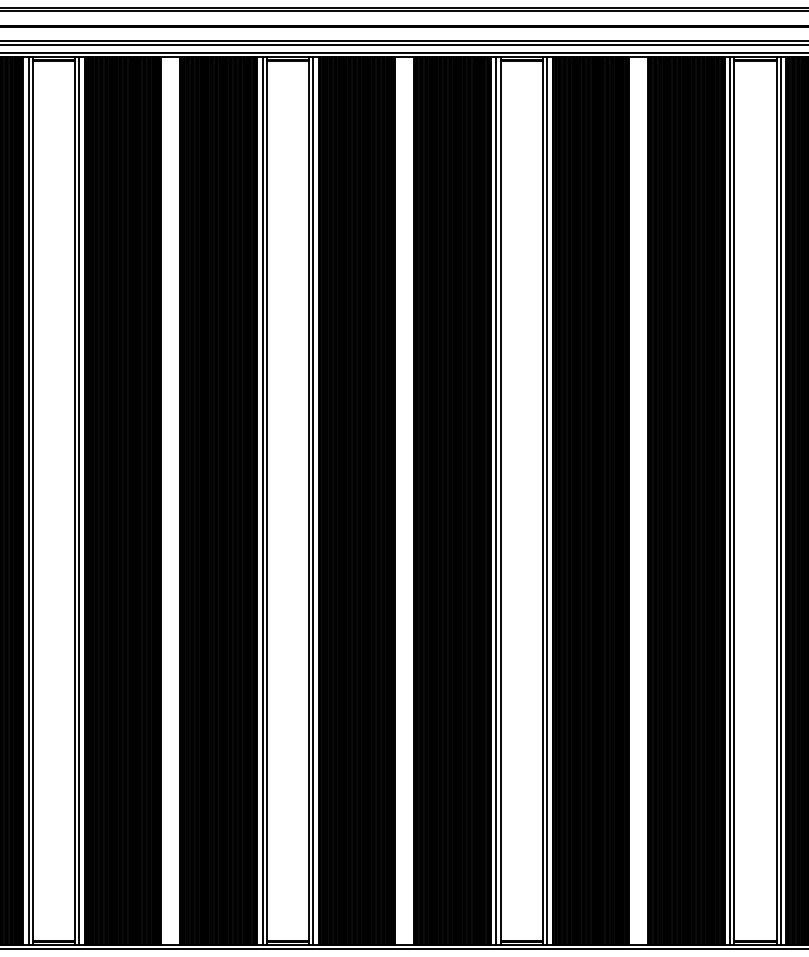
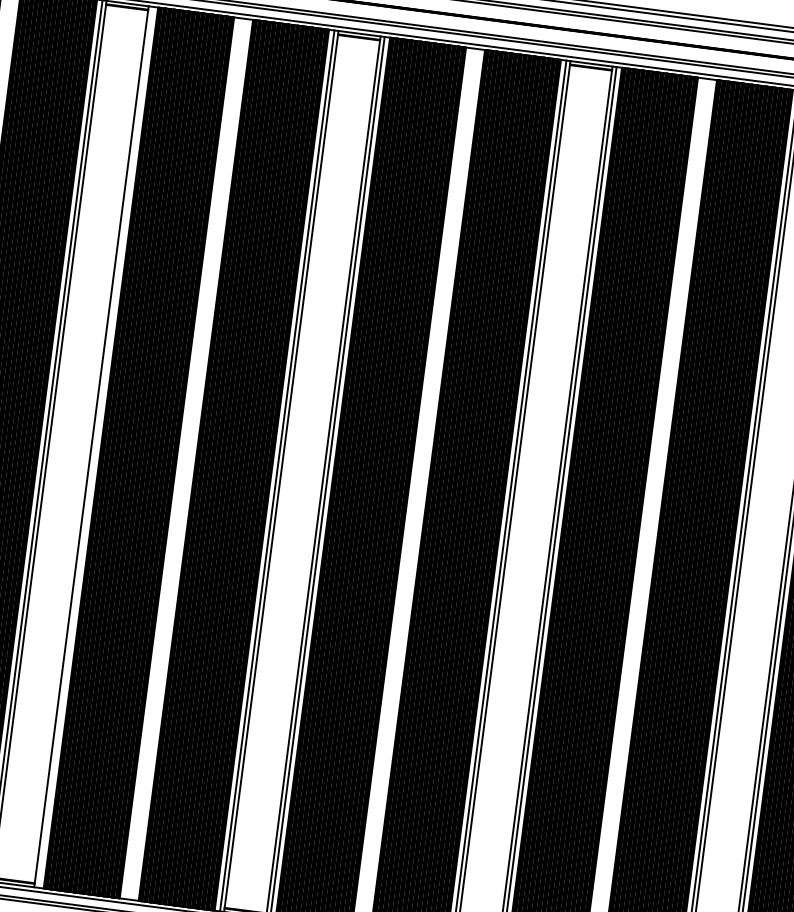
line: (79, 500) -> (95, 446), removed

